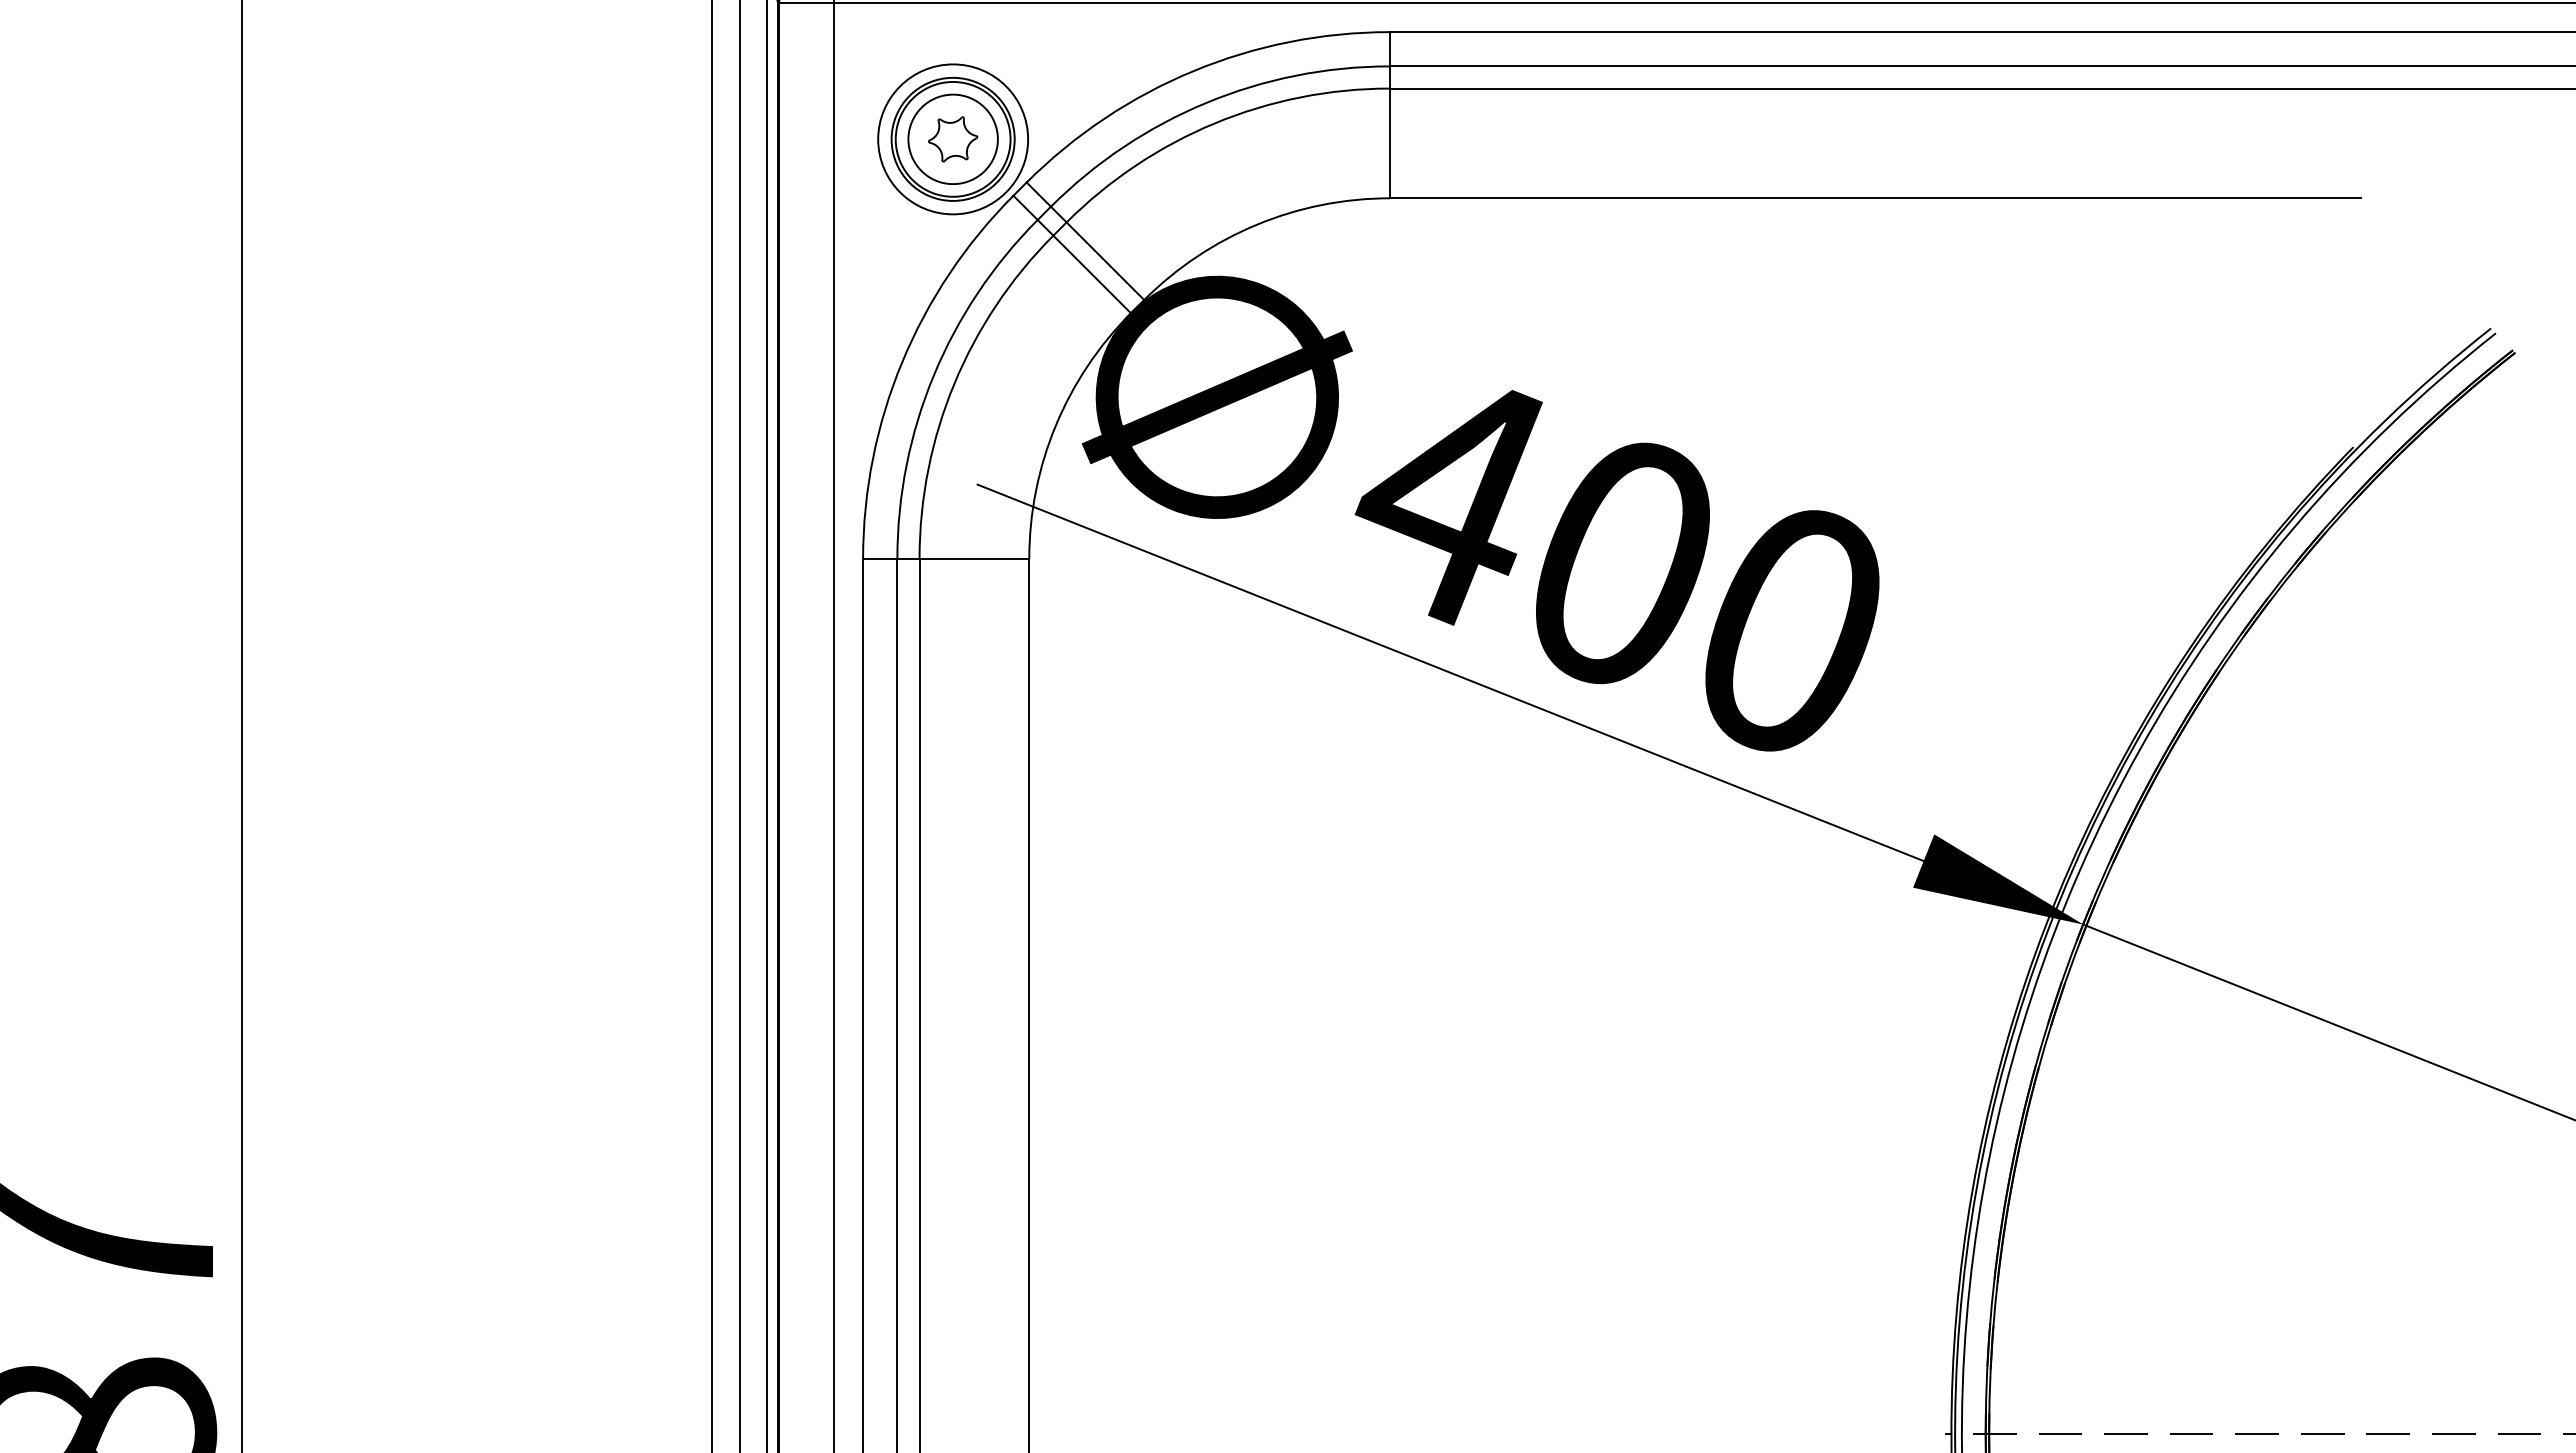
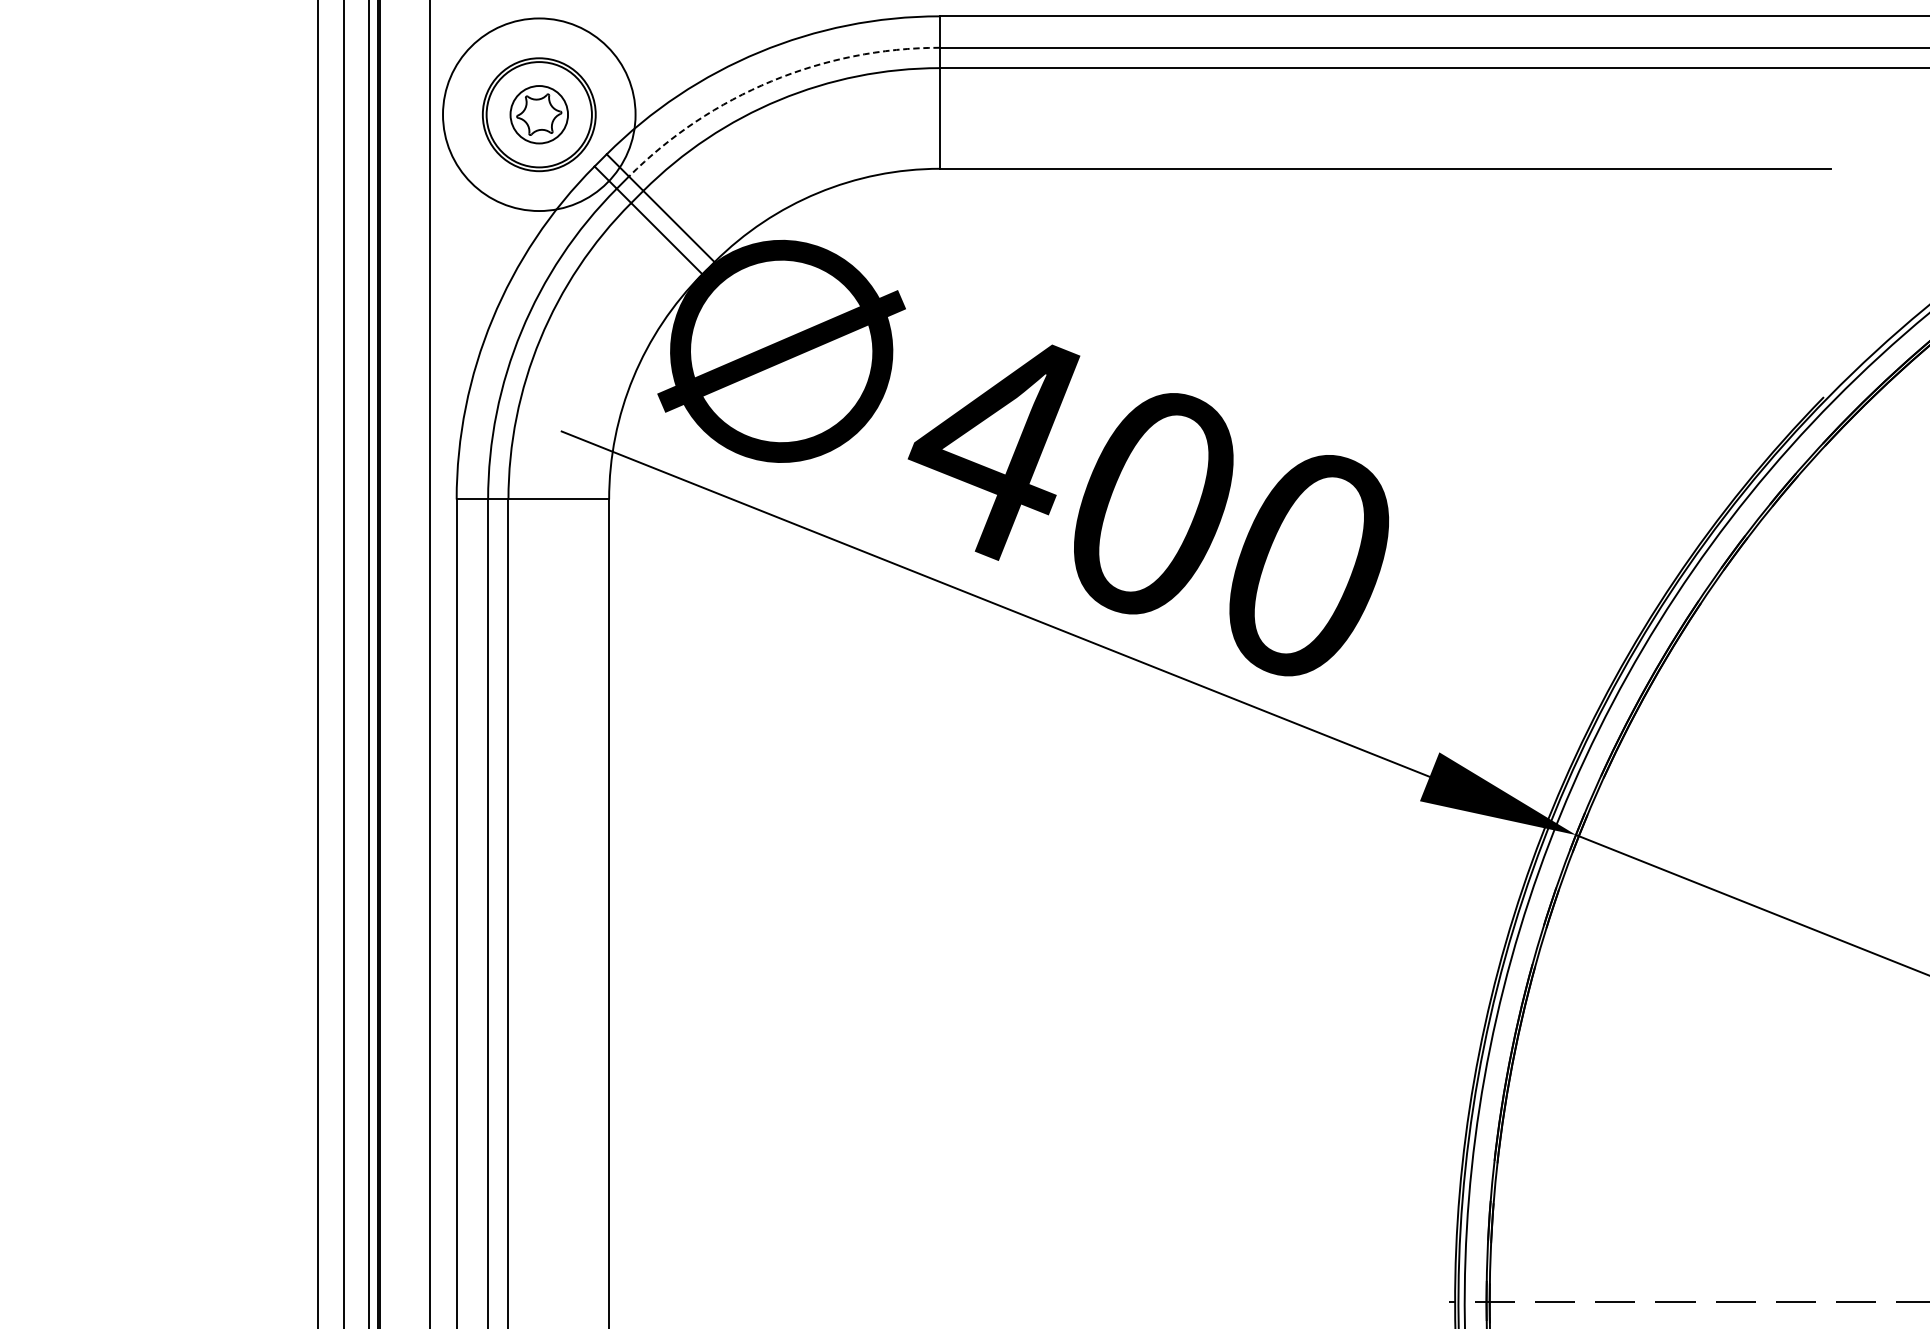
arc: (1206, 102) -> (771, 80), solid -> dashed
circle: (952, 139) -> (538, 114), size x0.7
circle: (953, 139) -> (539, 114), size x1.4

